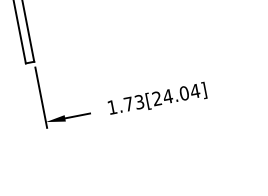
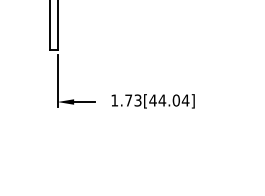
text: (156, 98) -> (152, 100), 1.73[24.04] -> 1.73[44.04]

